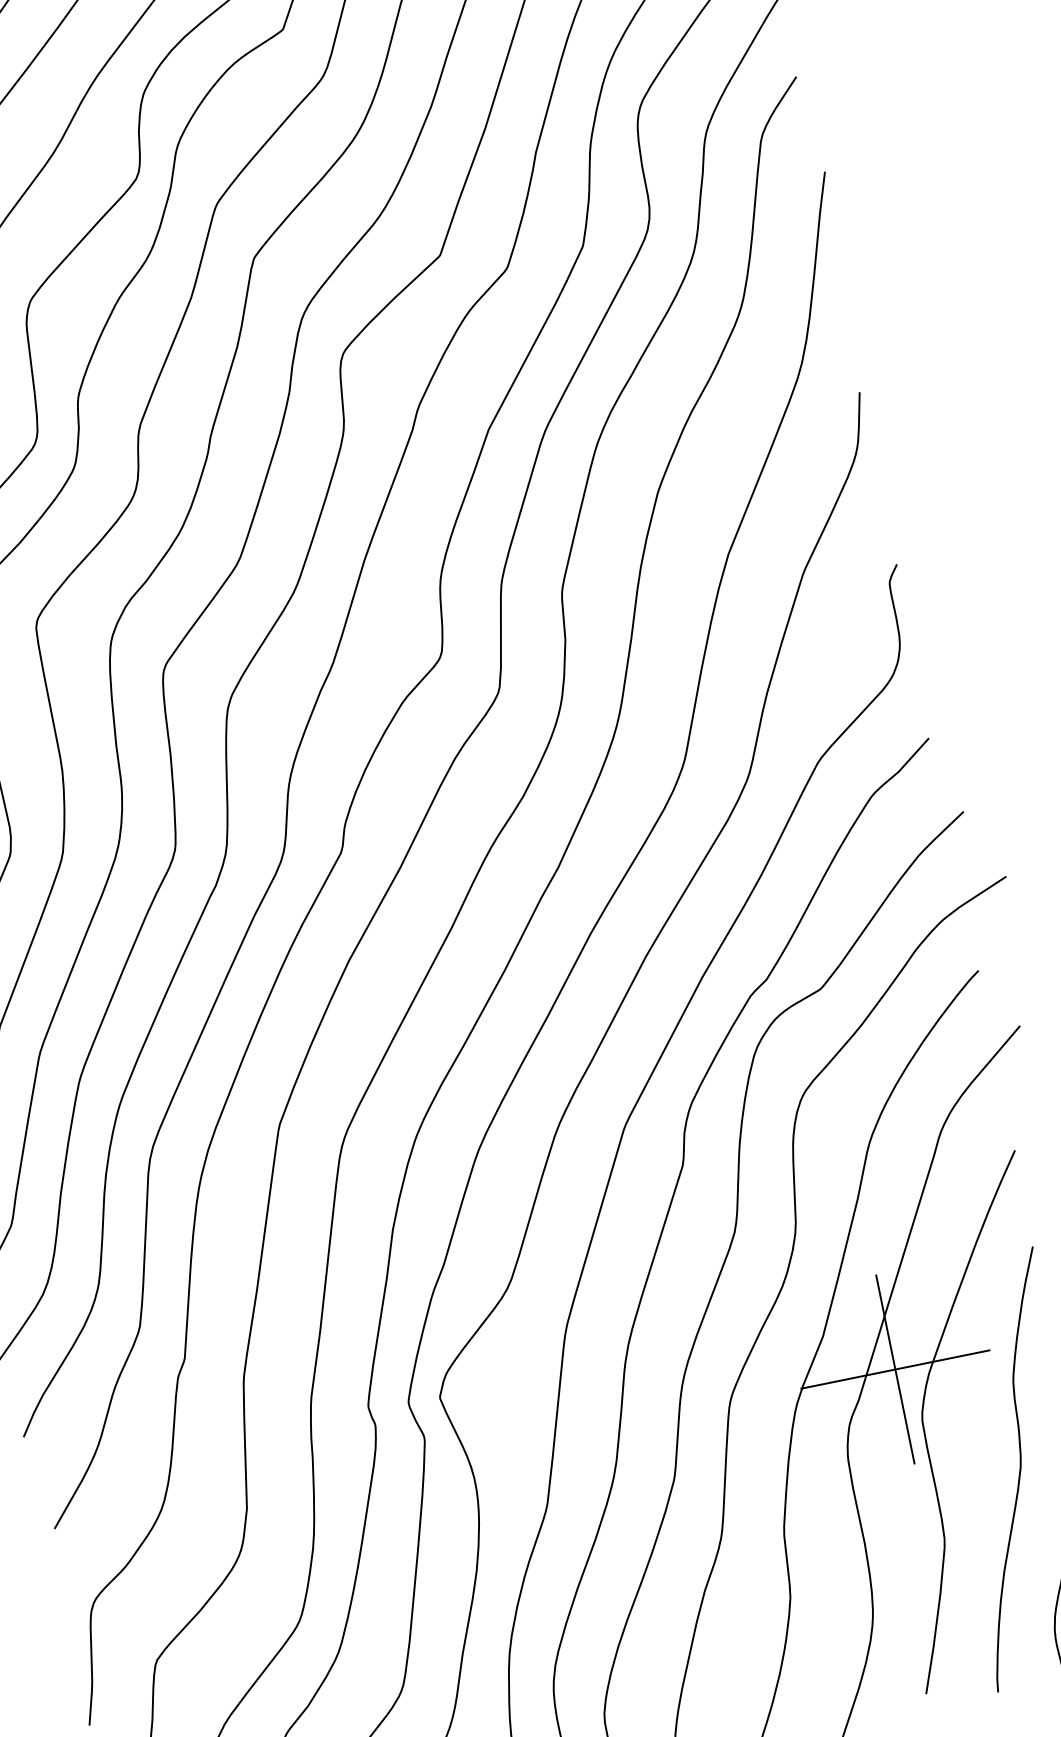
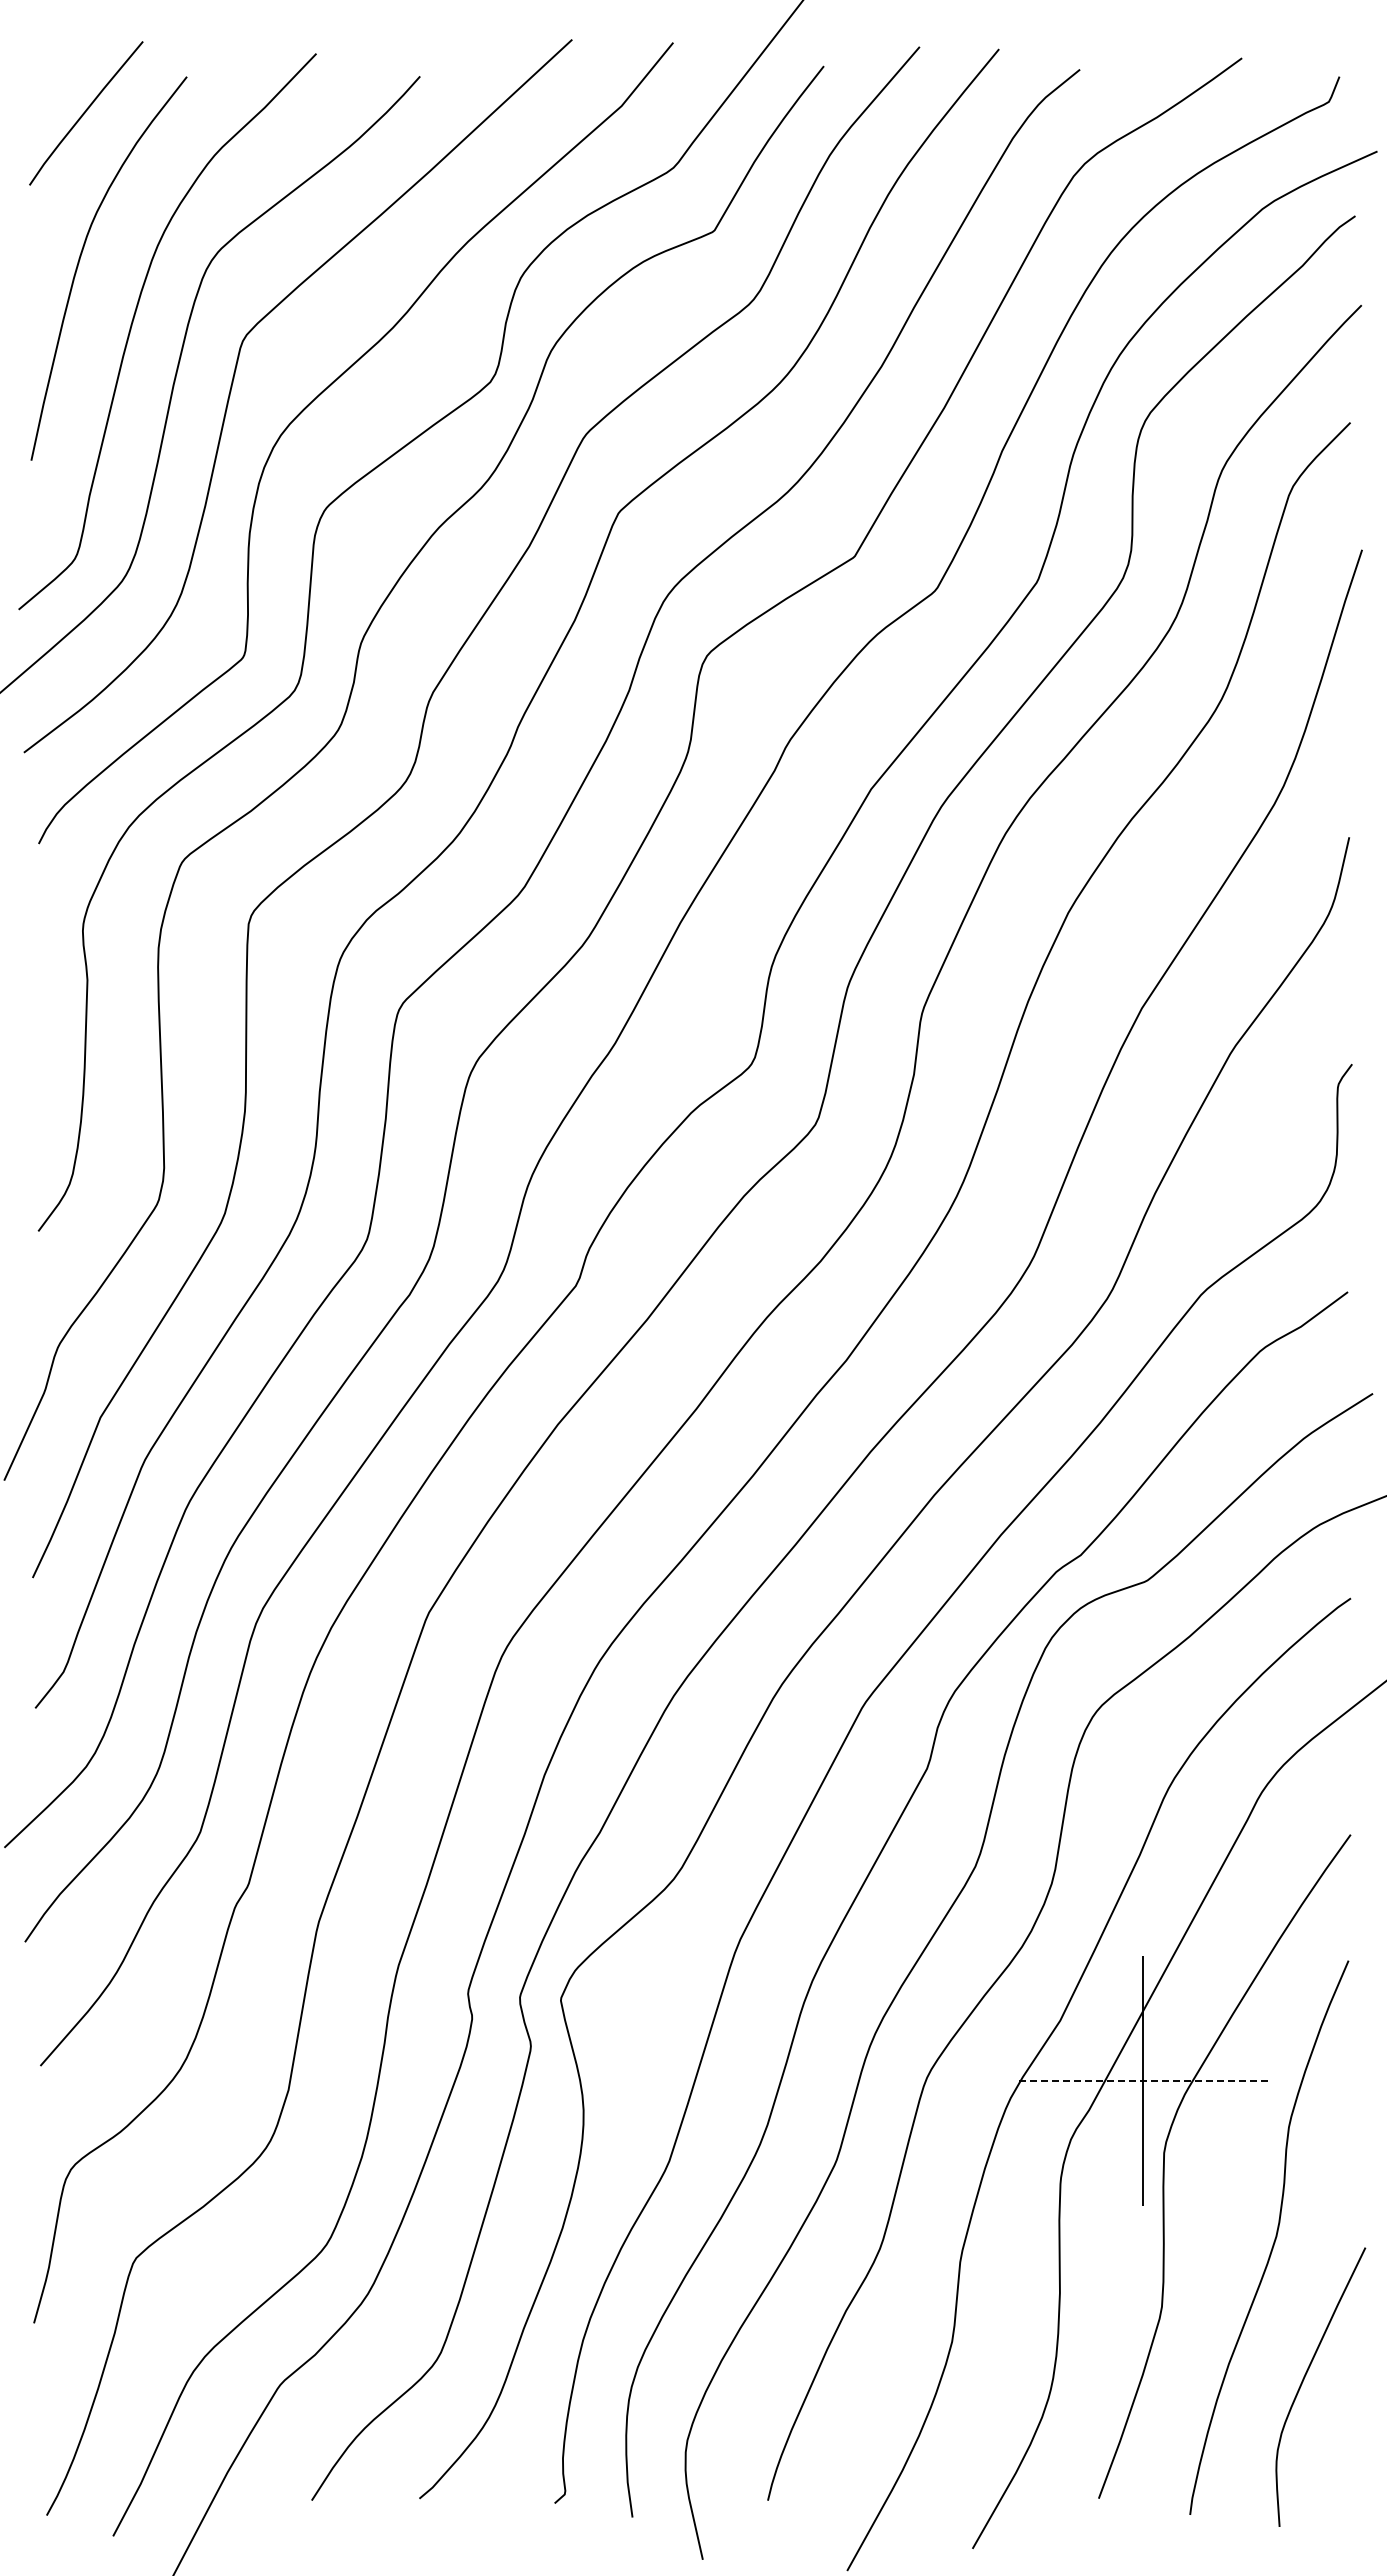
line: (895, 1369) -> (1143, 2080), solid -> dashed

